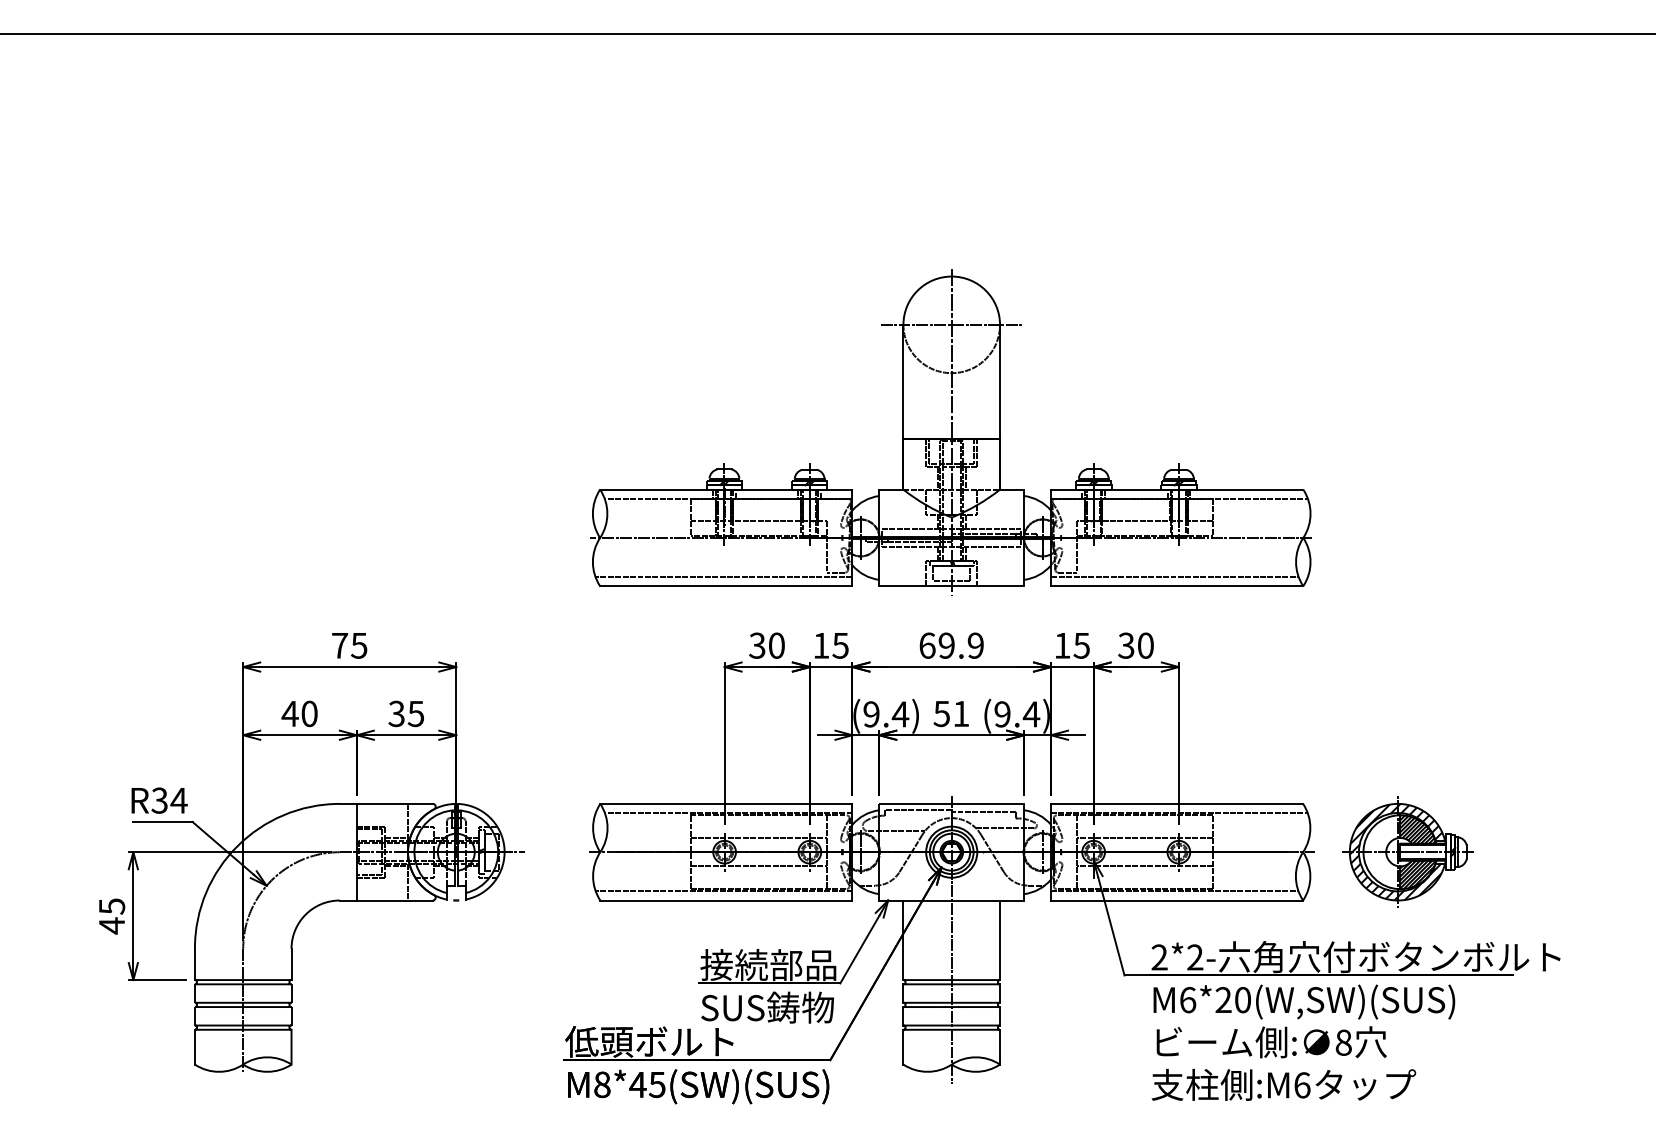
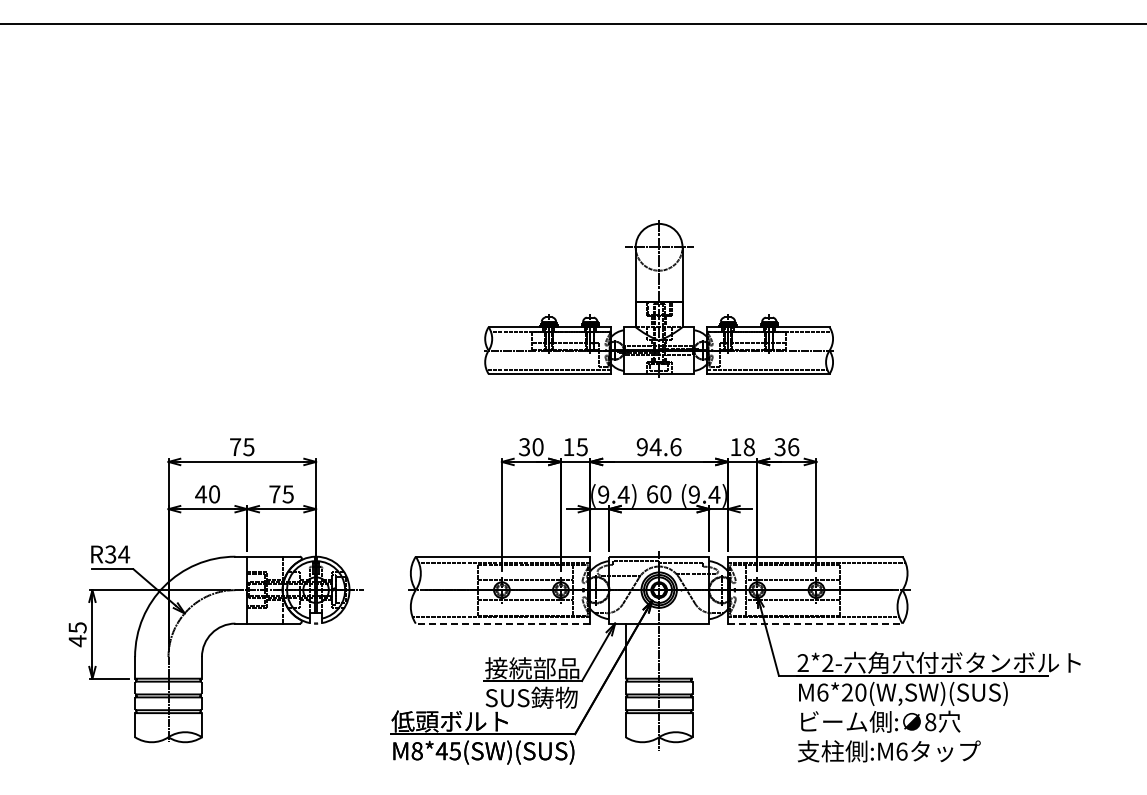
part: (950, 432) -> (658, 299), size x0.7
text: (950, 646) -> (658, 447), 69.9 -> 94.6
text: (1080, 646) -> (748, 447), 15 -> 18
text: (1145, 646) -> (793, 447), 30 -> 36
text: (396, 714) -> (274, 494), 35 -> 75
text: (950, 714) -> (658, 494), 51 -> 60
part: (1408, 851) -> (975, 589), removed
line: (725, 900) -> (502, 623), solid -> dashed
line: (1177, 900) -> (815, 623), solid -> dashed
line: (999, 939) -> (692, 650), removed

